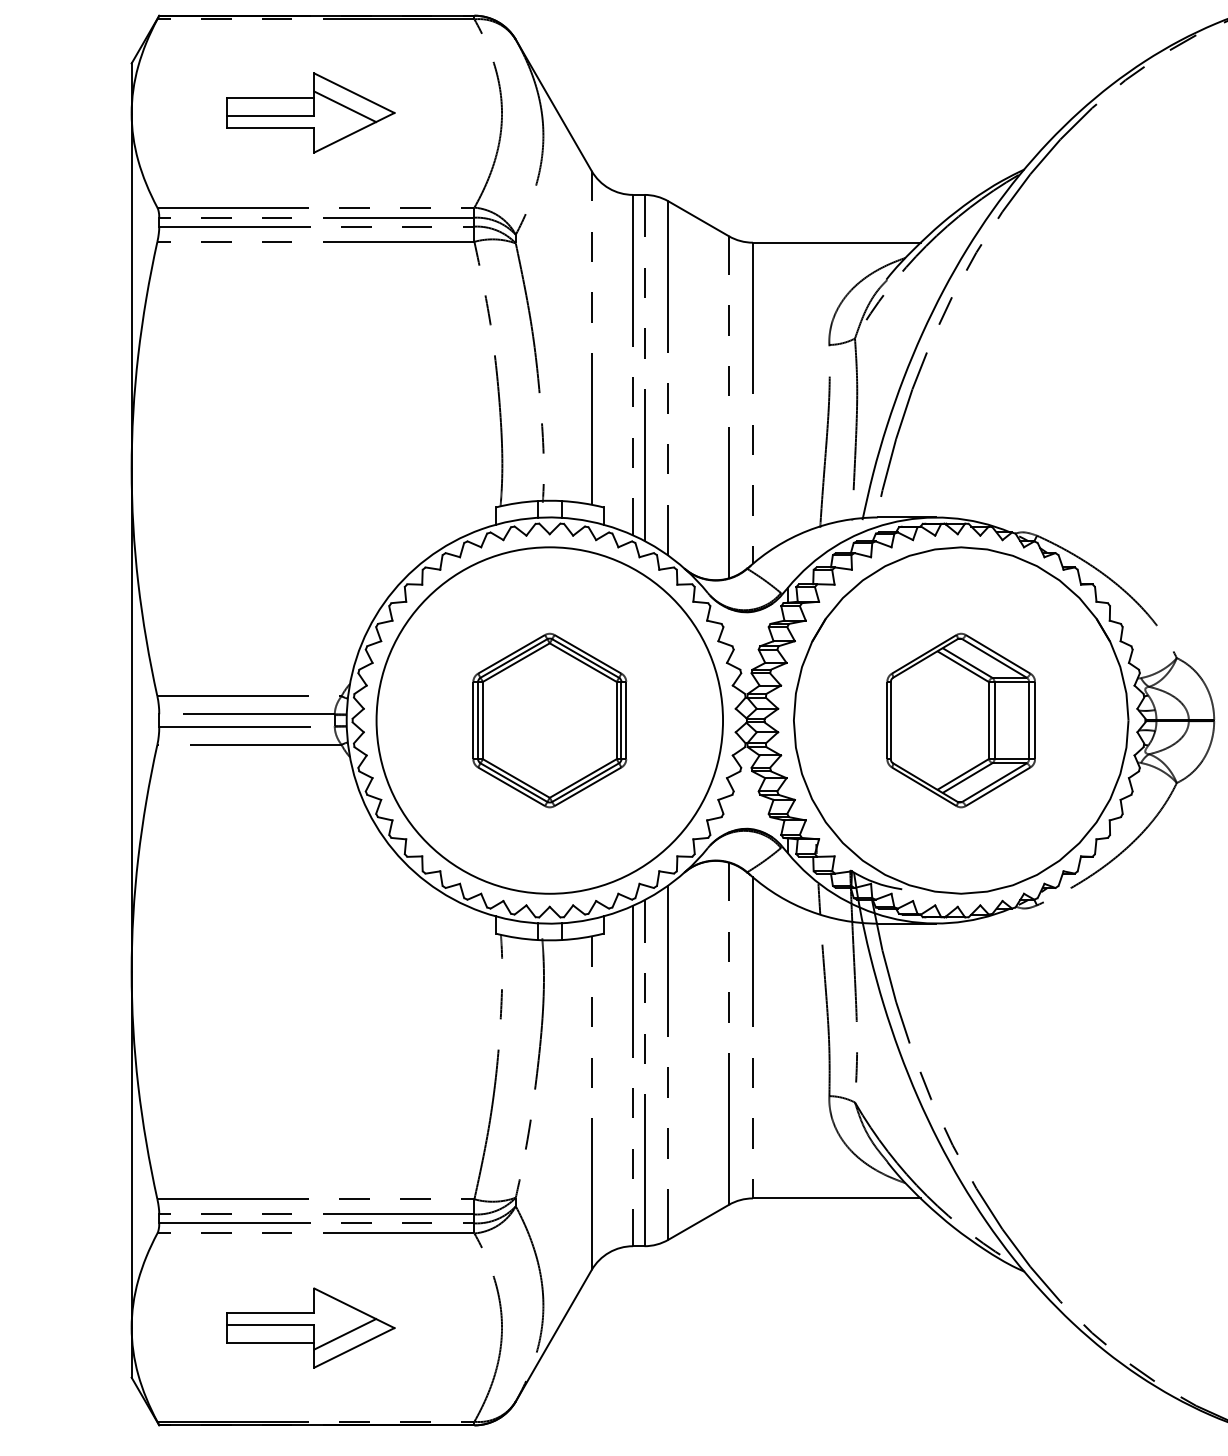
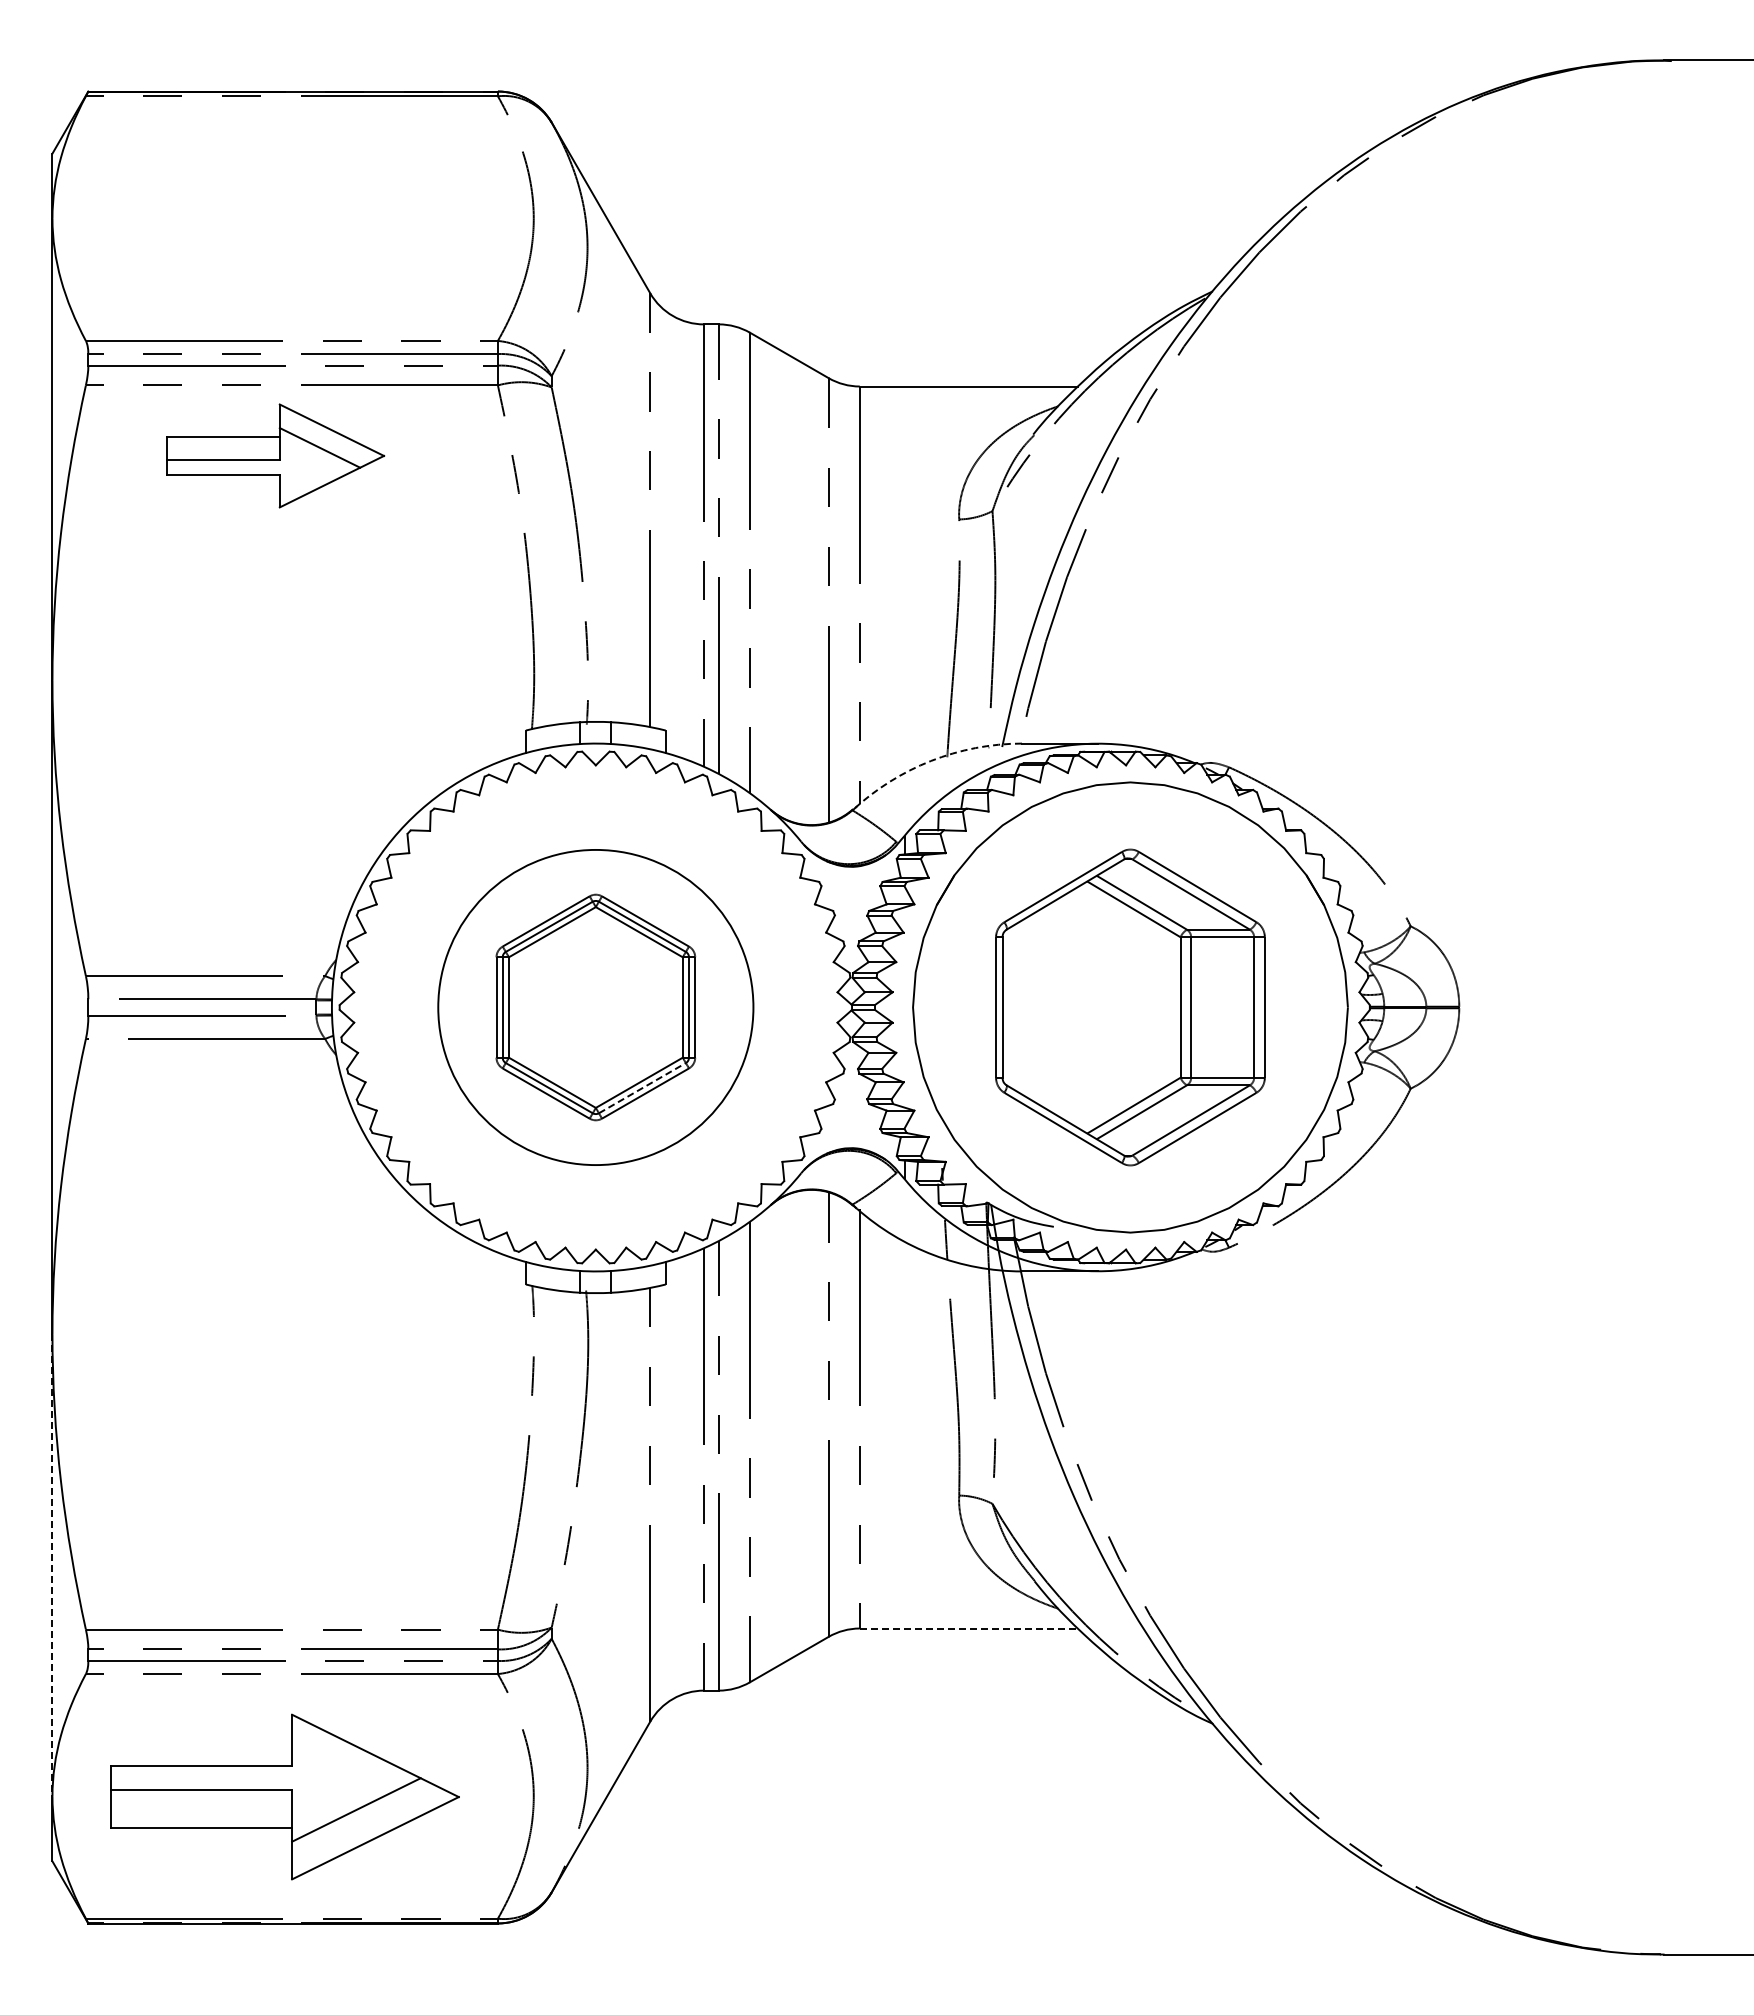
part: (310, 112) -> (275, 455), moved
arc: (807, 531) -> (930, 761), solid -> dashed
circle: (549, 720) -> (595, 1007), size x0.7
part: (961, 720) -> (1130, 1007), size x1.4
line: (585, 782) -> (642, 1087), solid -> dashed
line: (131, 1149) -> (52, 1565), solid -> dashed
line: (837, 1198) -> (969, 1628), solid -> dashed
part: (310, 1327) -> (285, 1796), size x1.6

